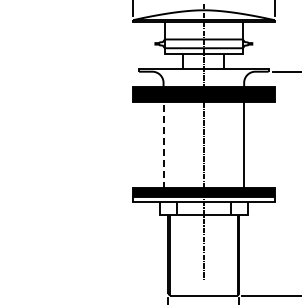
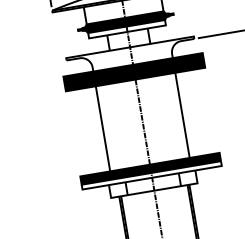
fill: (203, 43) -> (125, 21), added
line: (163, 144) -> (102, 128), dashed -> solid

